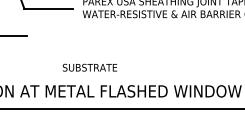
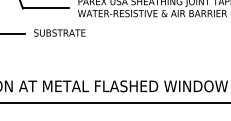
text: (89, 67) -> (59, 32), moved

